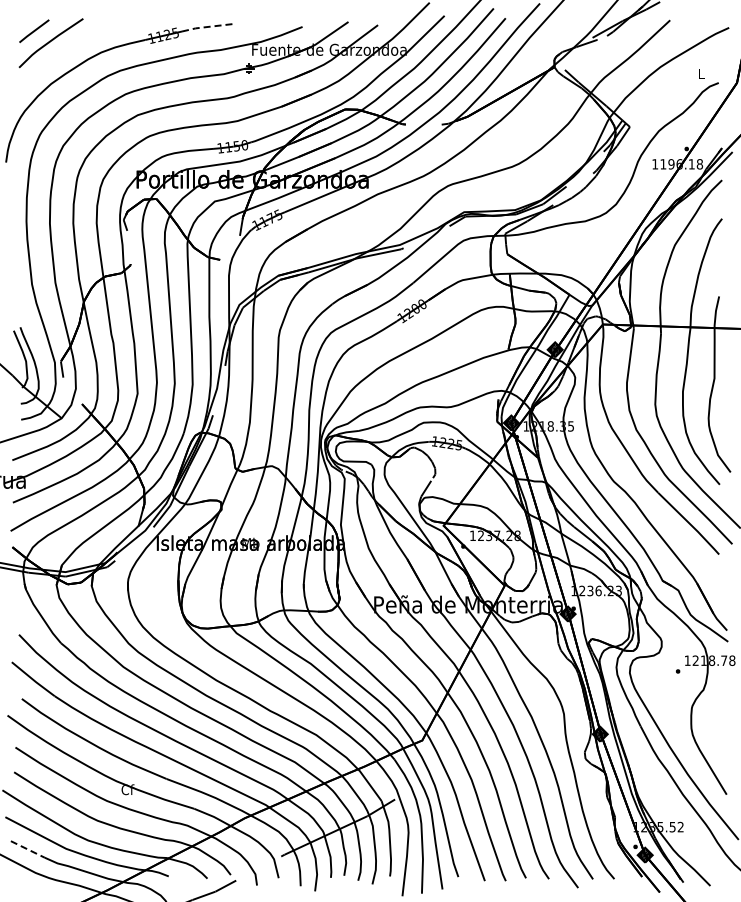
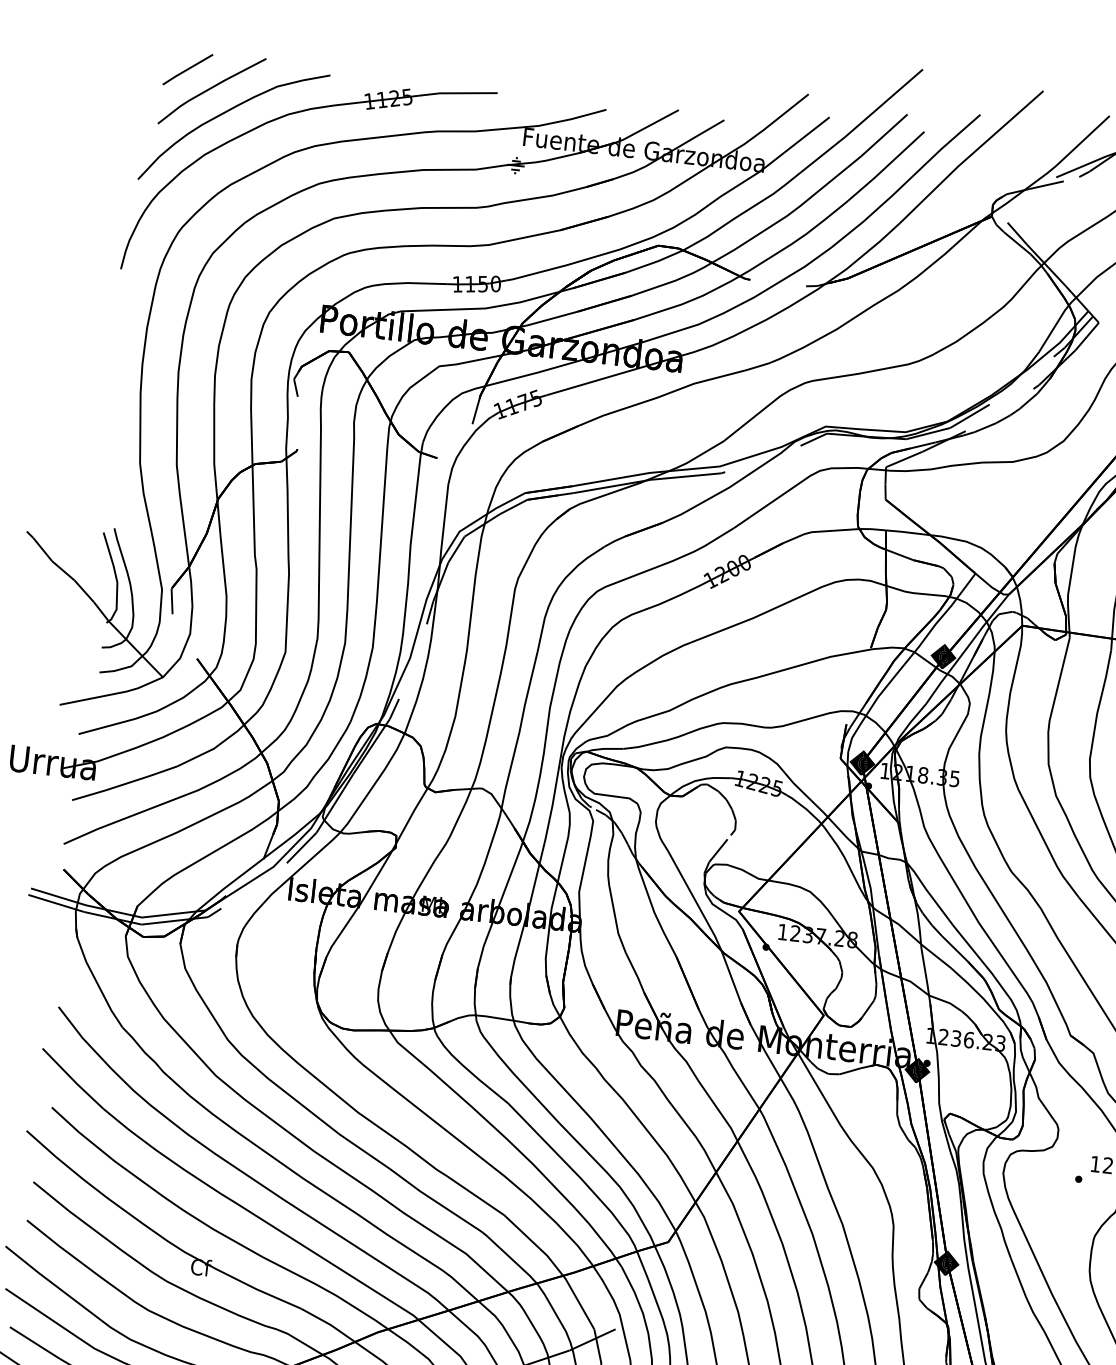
line: (206, 27) -> (456, 93), dashed -> solid
curve: (63, 55) -> (229, 112), added
line: (27, 849) -> (34, 1342), dashed -> solid

